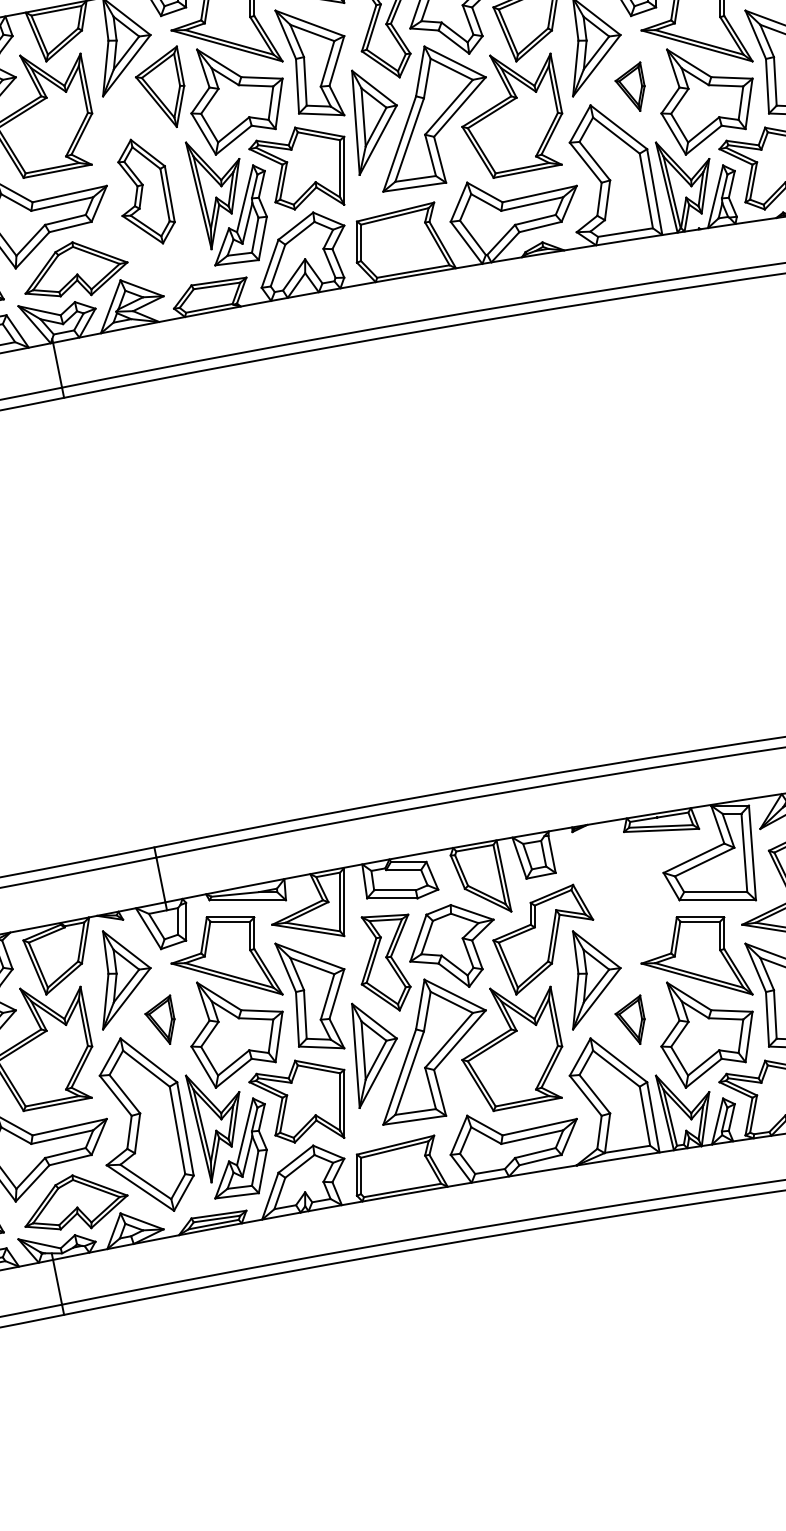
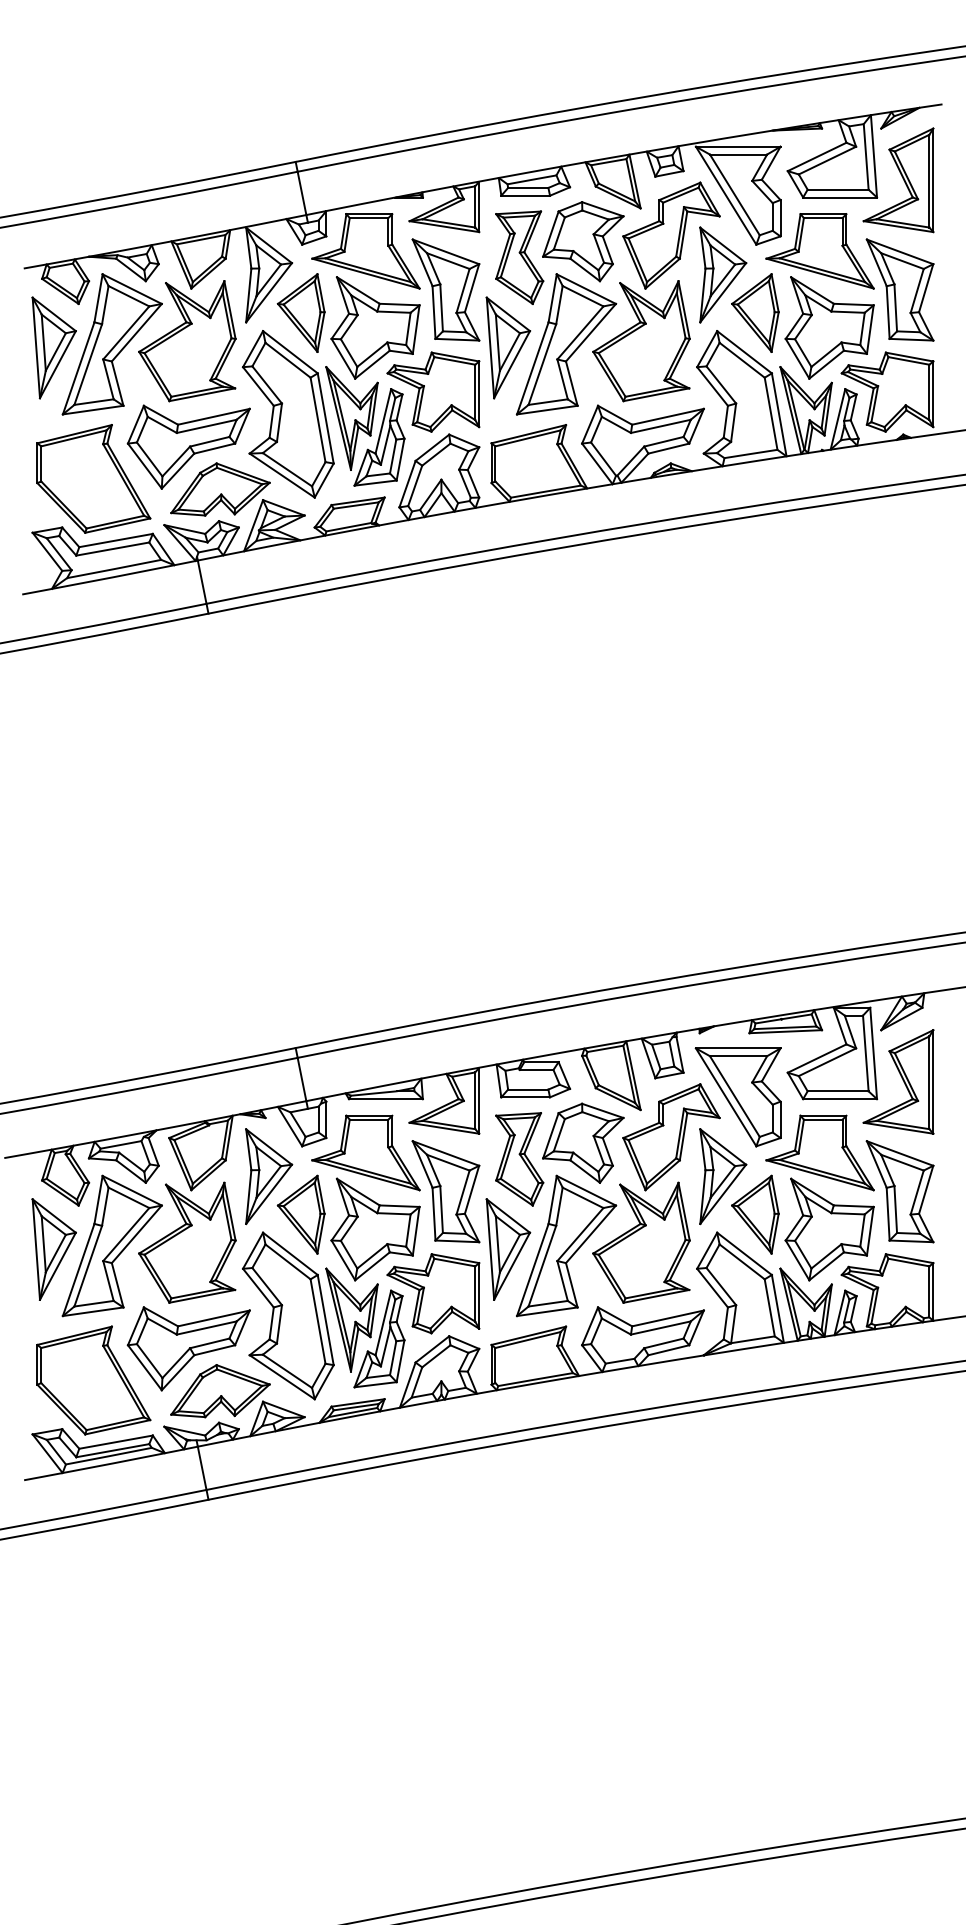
part: (630, 86) -> (755, 312), size x1.67
part: (145, 191) -> (287, 414), size x1.67
part: (611, 898) -> (737, 1097), added
part: (159, 1019) -> (300, 1214), size x1.67
part: (630, 1019) -> (755, 1214), size x1.67

